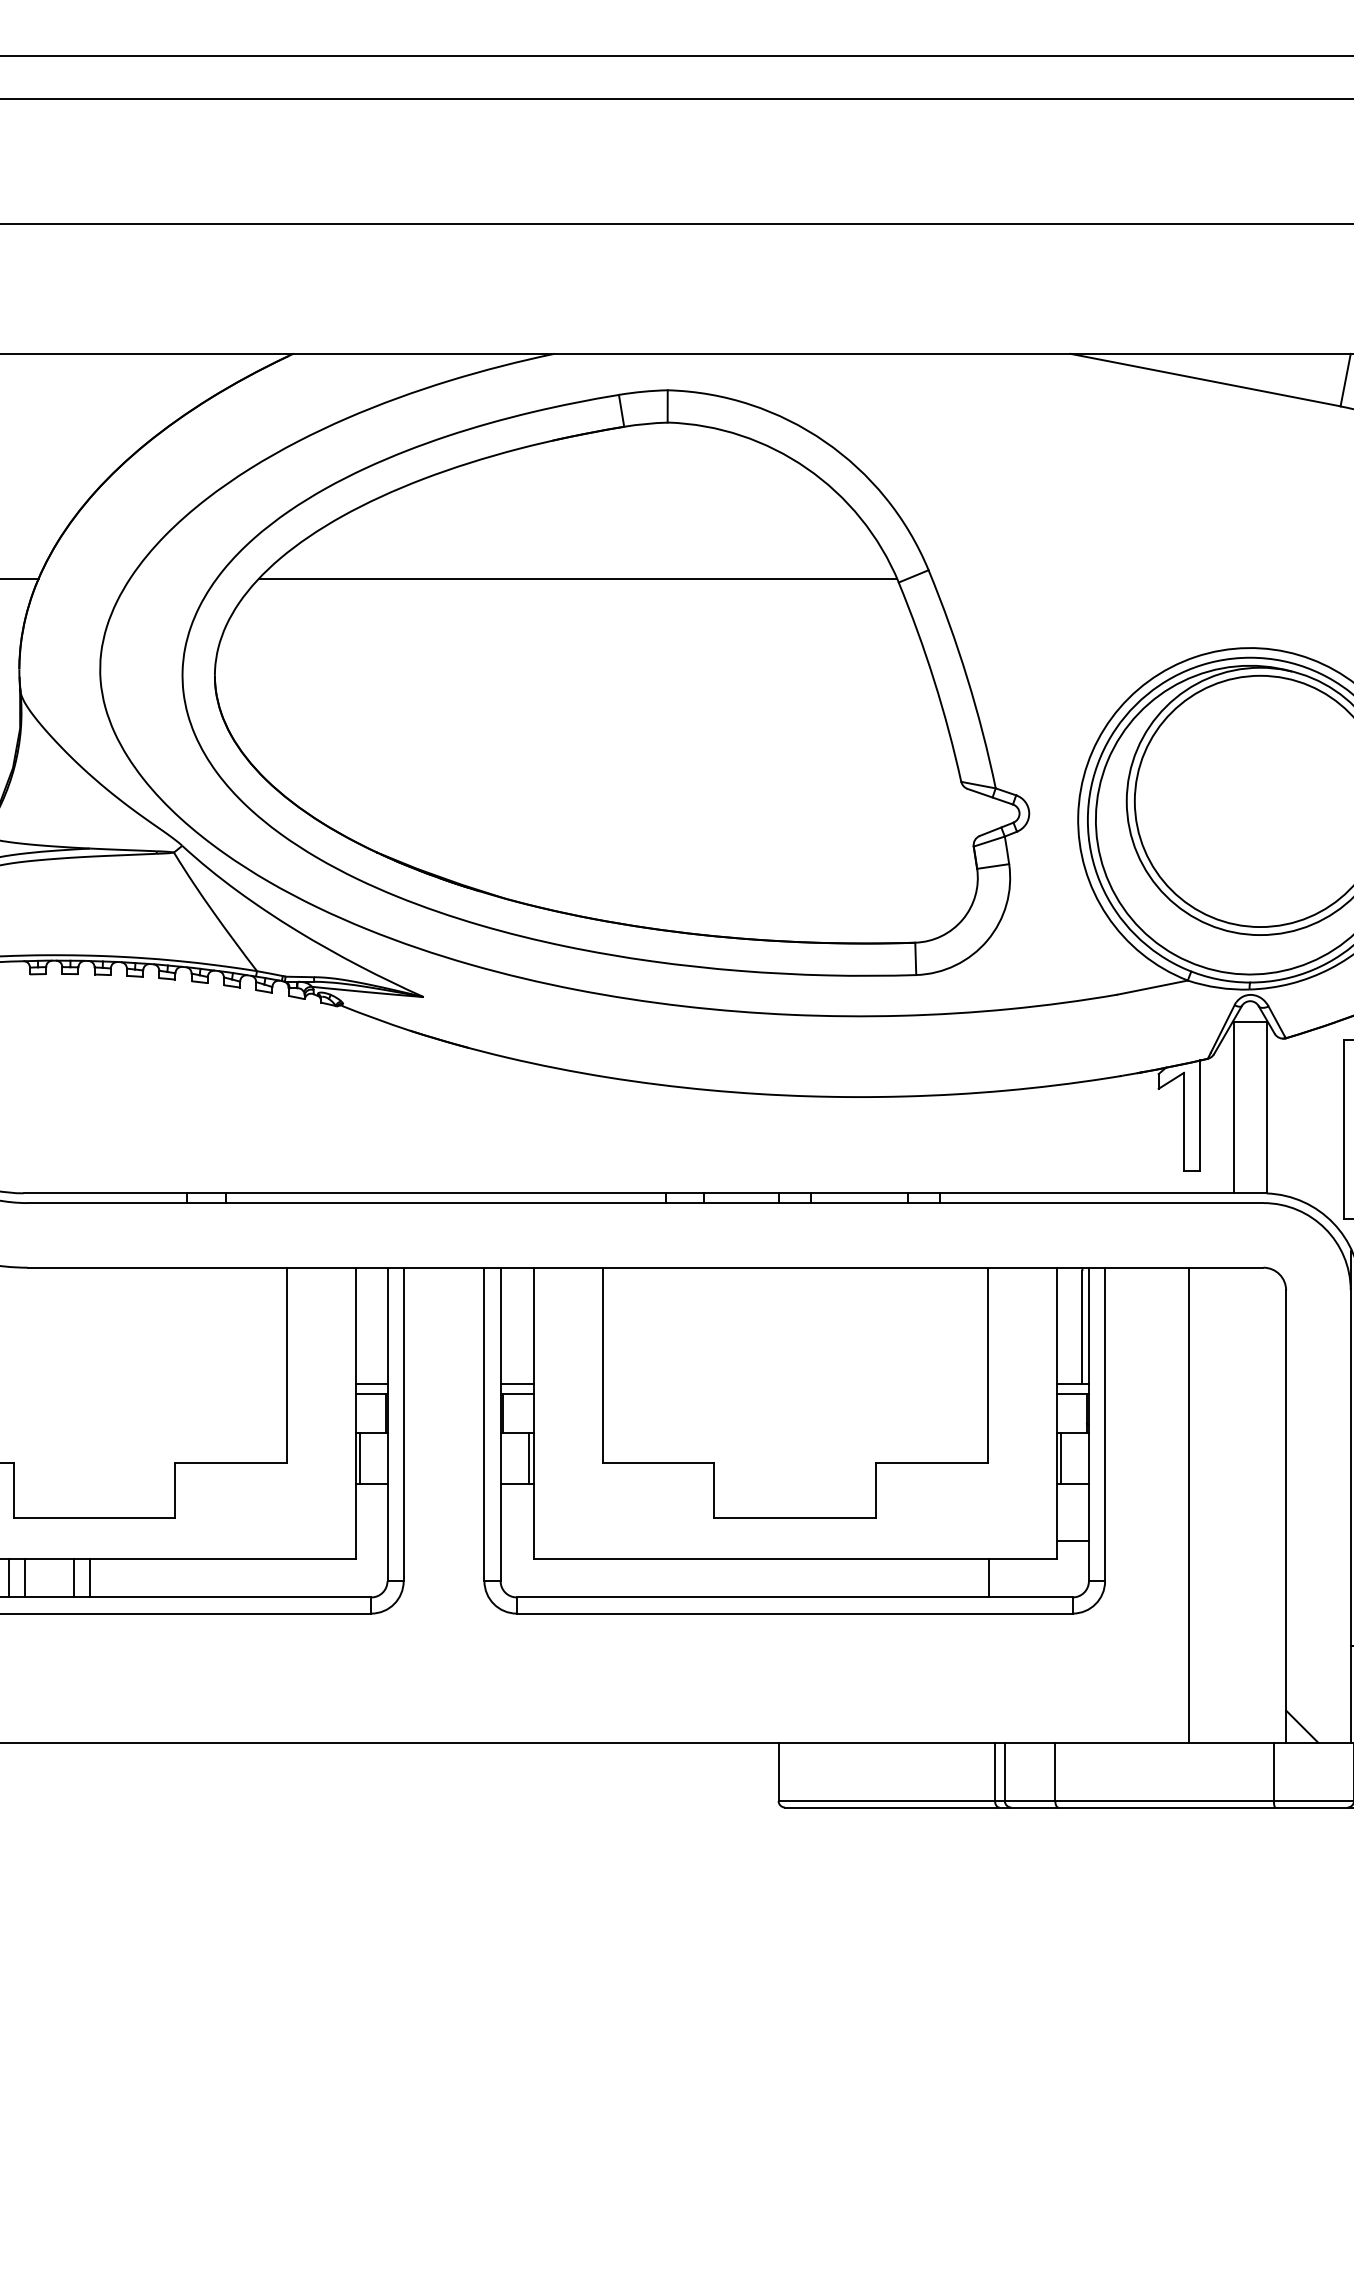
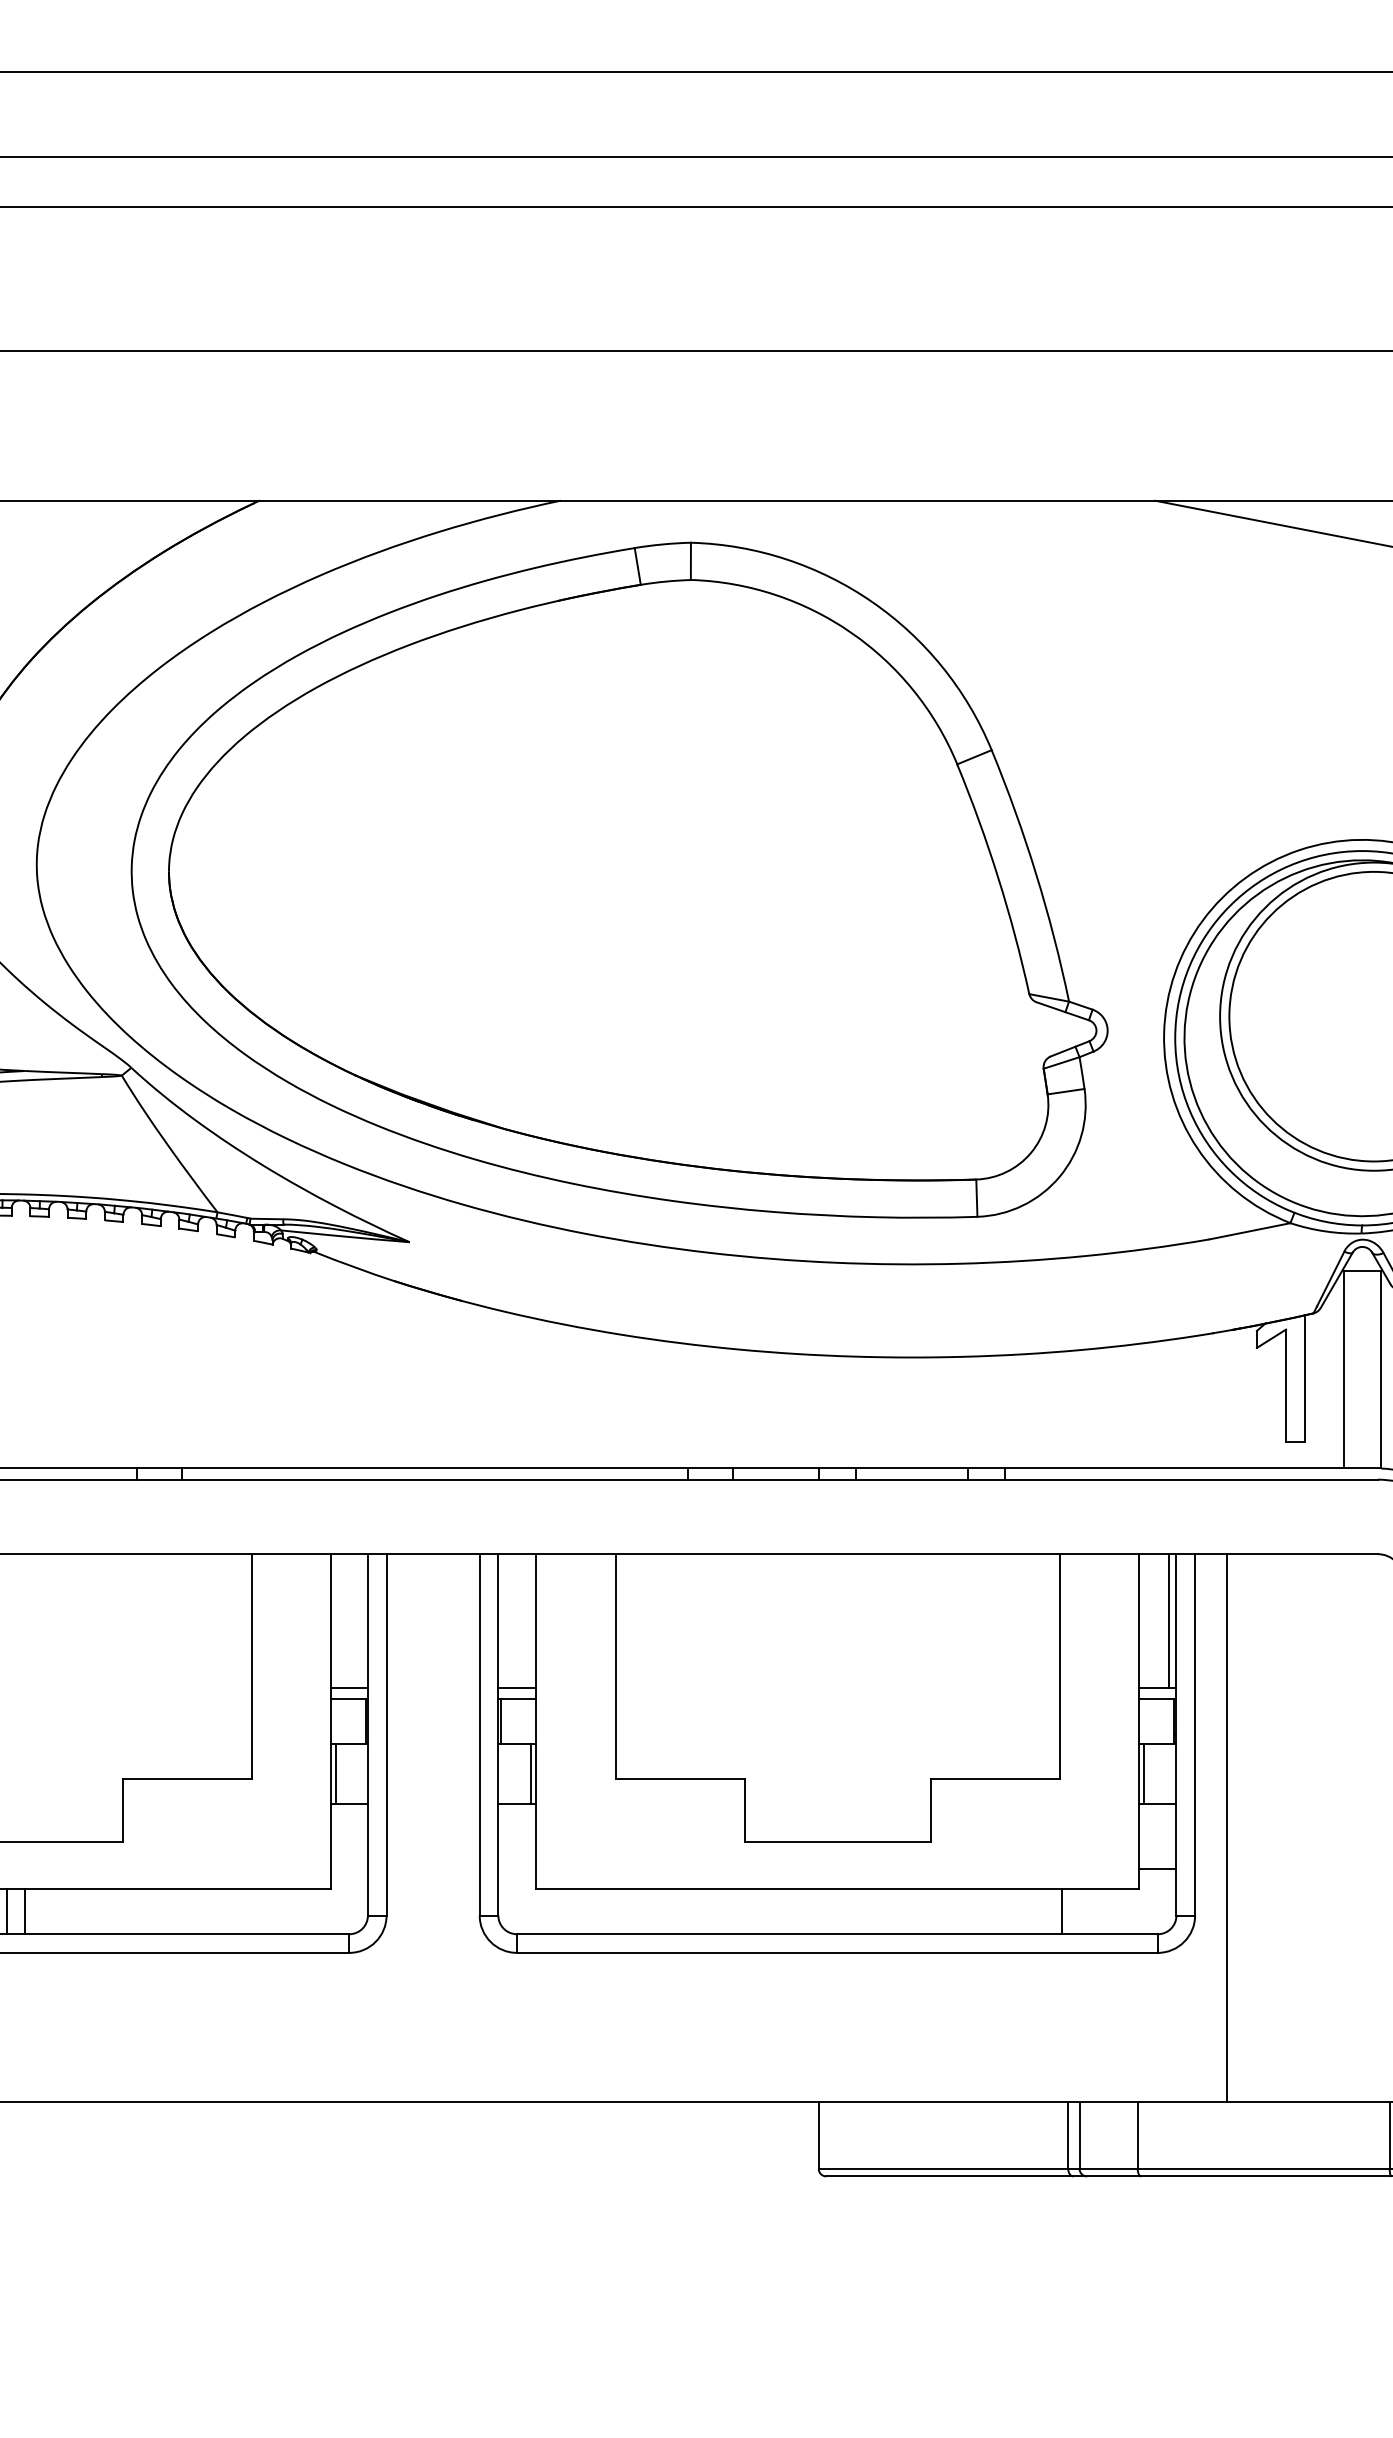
line: (578, 579) -> (588, 760), removed
line: (1189, 1504) -> (1227, 1827), moved

